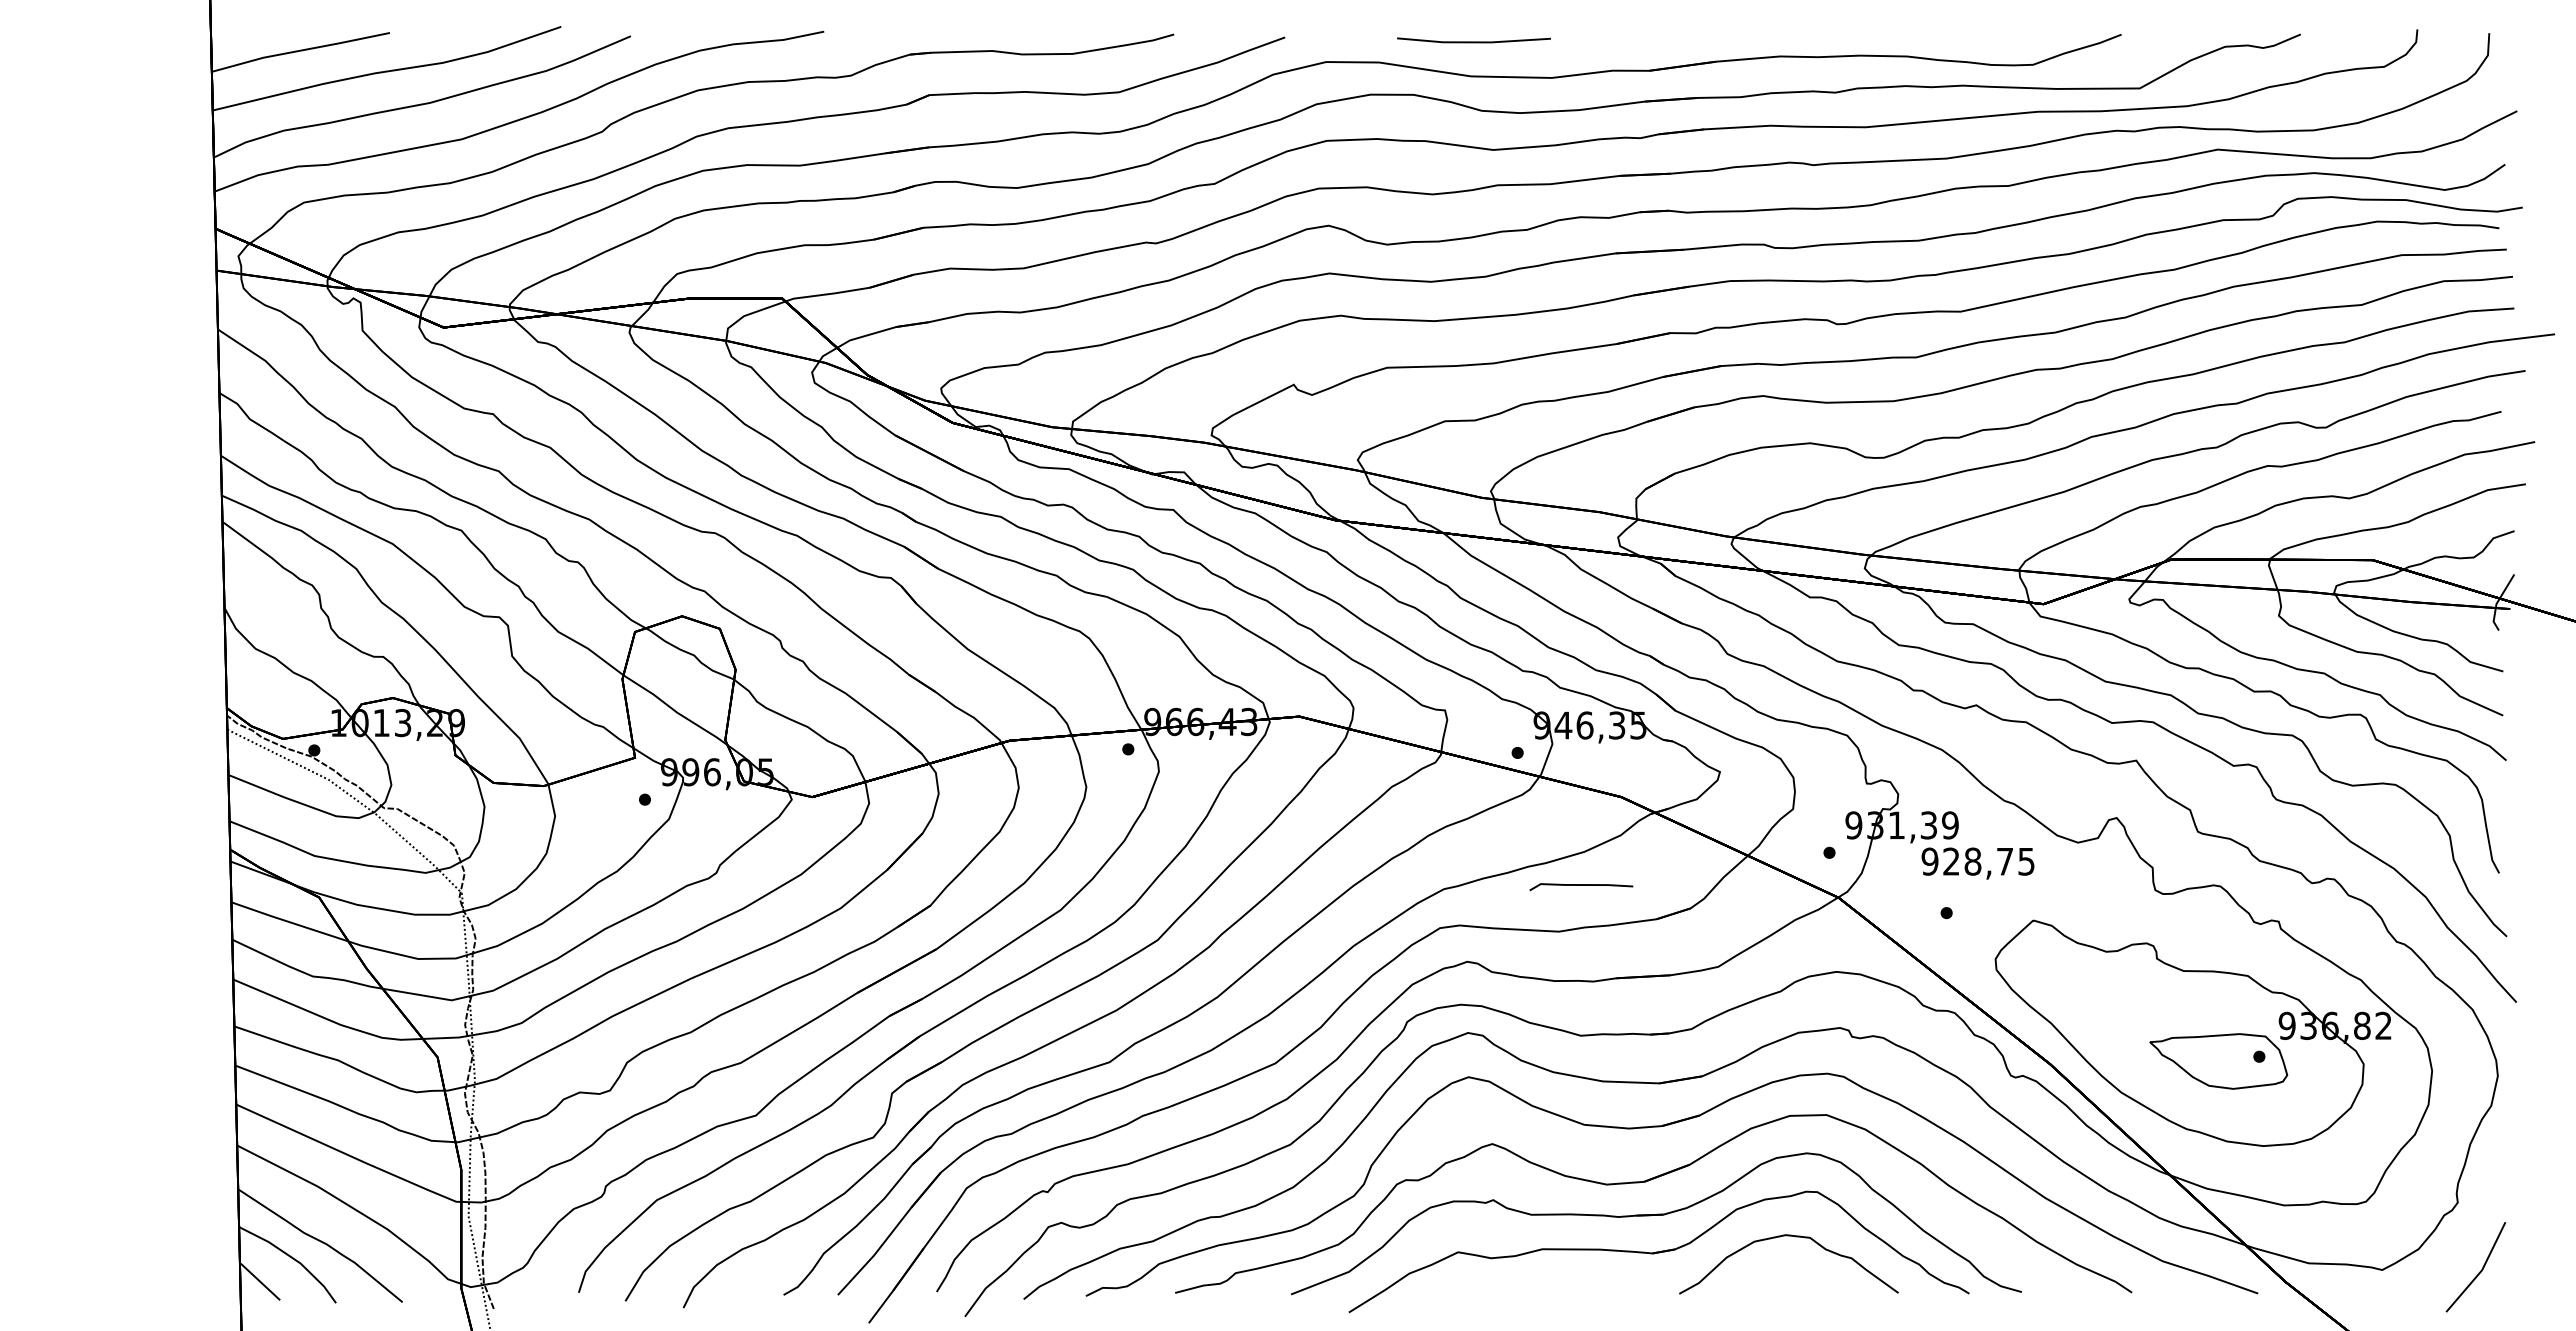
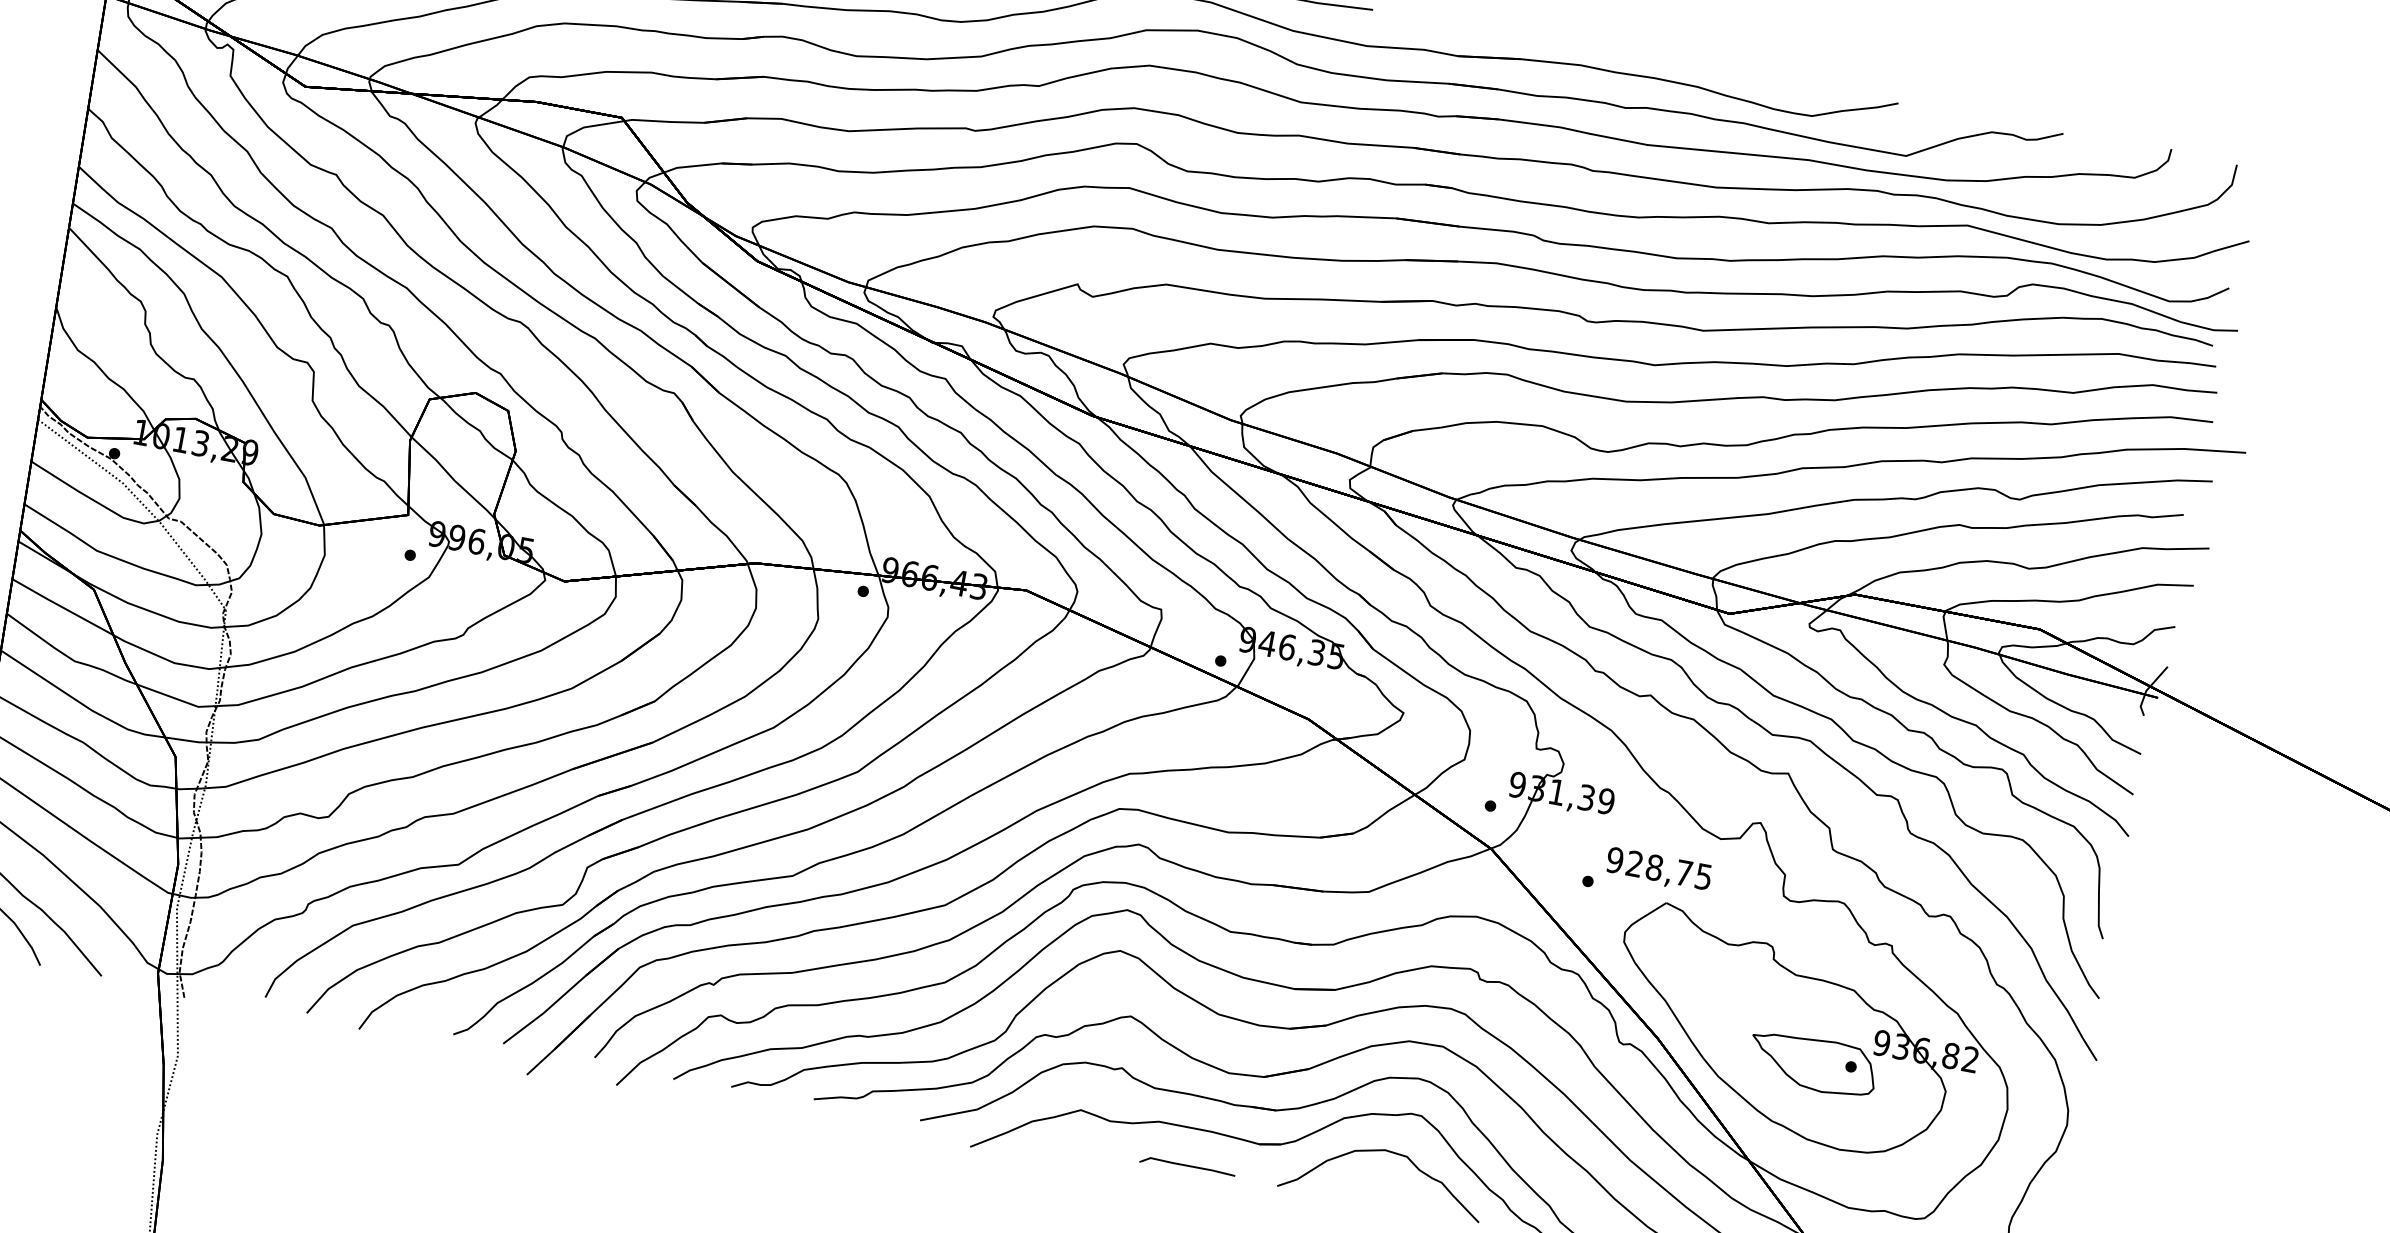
text: (1977, 863) -> (1658, 870), moved
line: (1581, 885) -> (1187, 1166), moved

